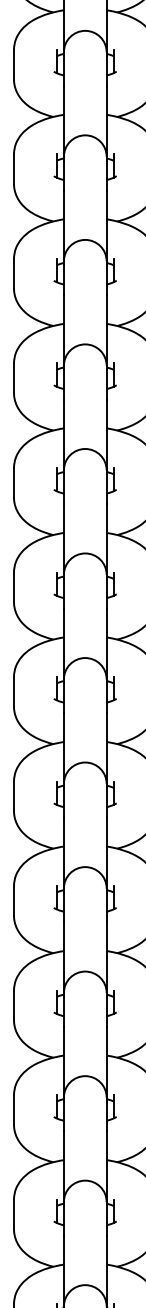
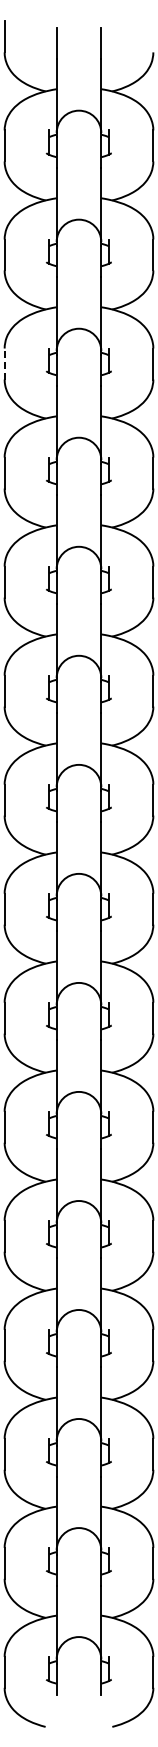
line: (13, 274) -> (4, 364), solid -> dashed

